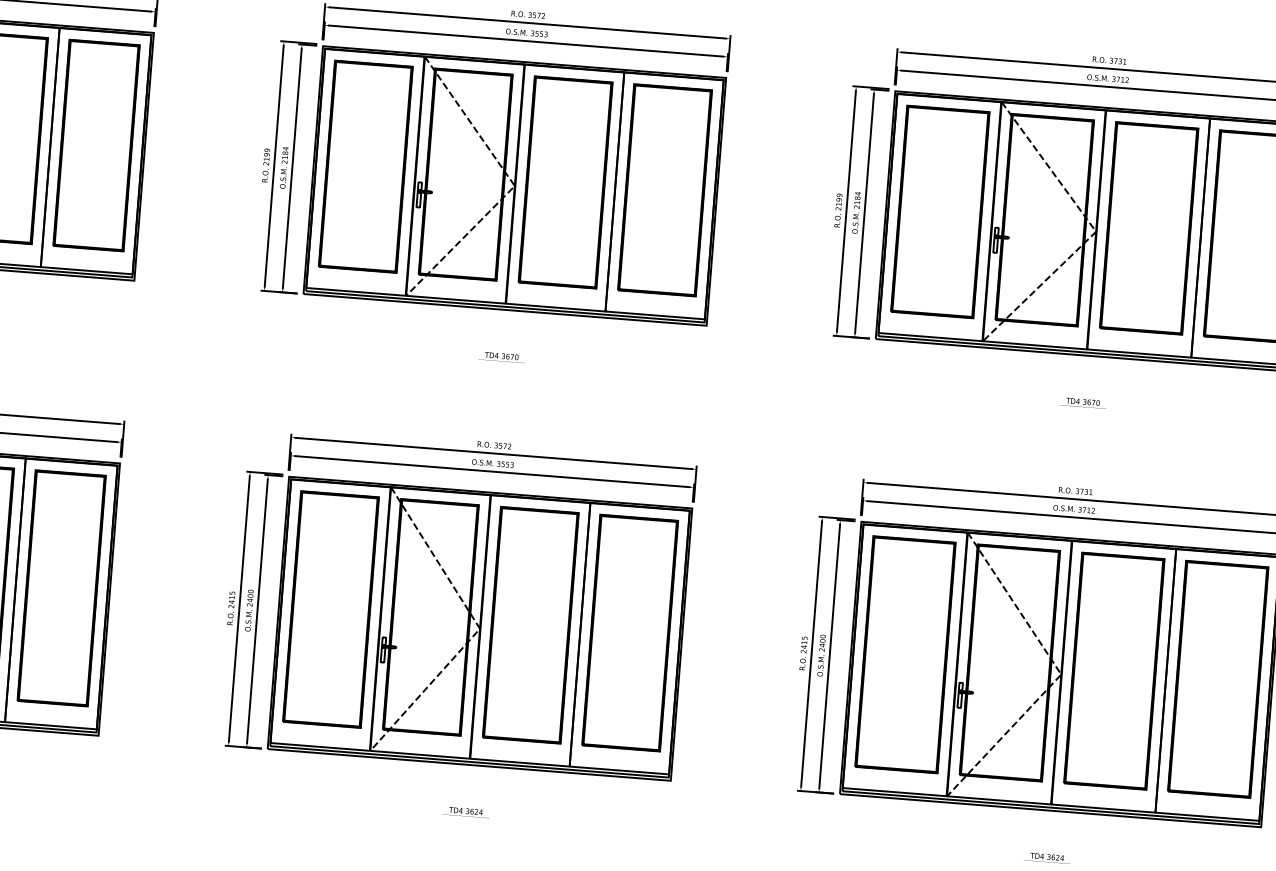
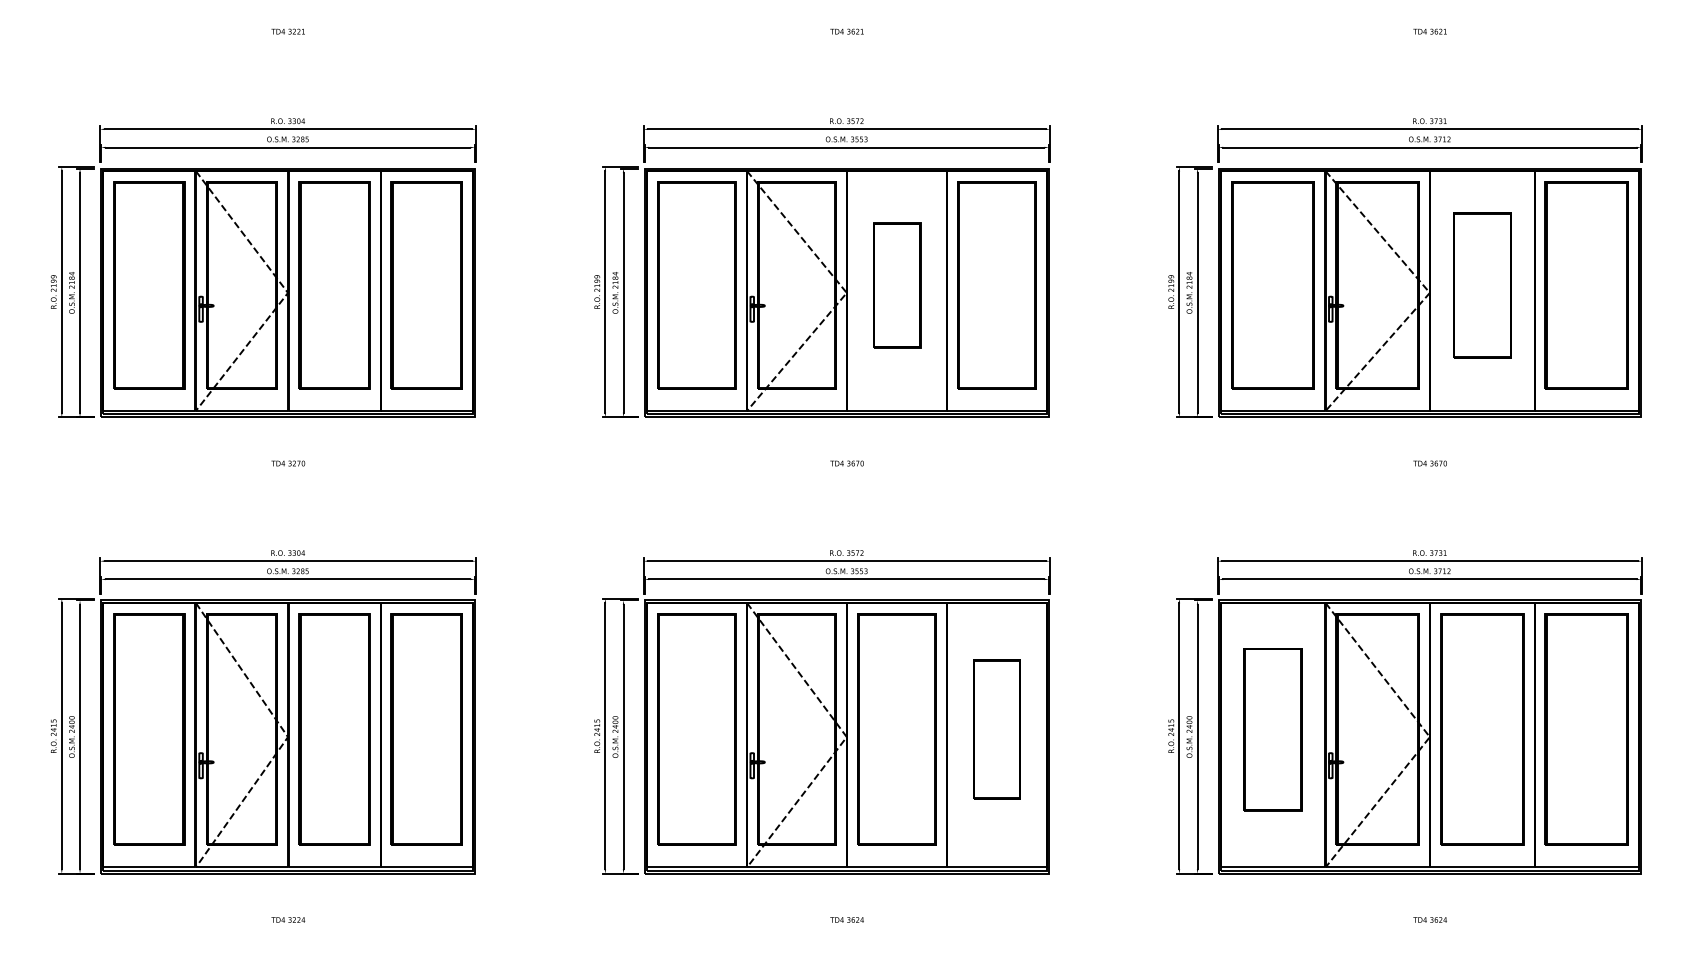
part: (564, 182) -> (896, 285), size x0.6
part: (1149, 228) -> (1482, 285), size x0.7
part: (629, 632) -> (996, 729), size x0.6
part: (904, 654) -> (1272, 729), size x0.7

